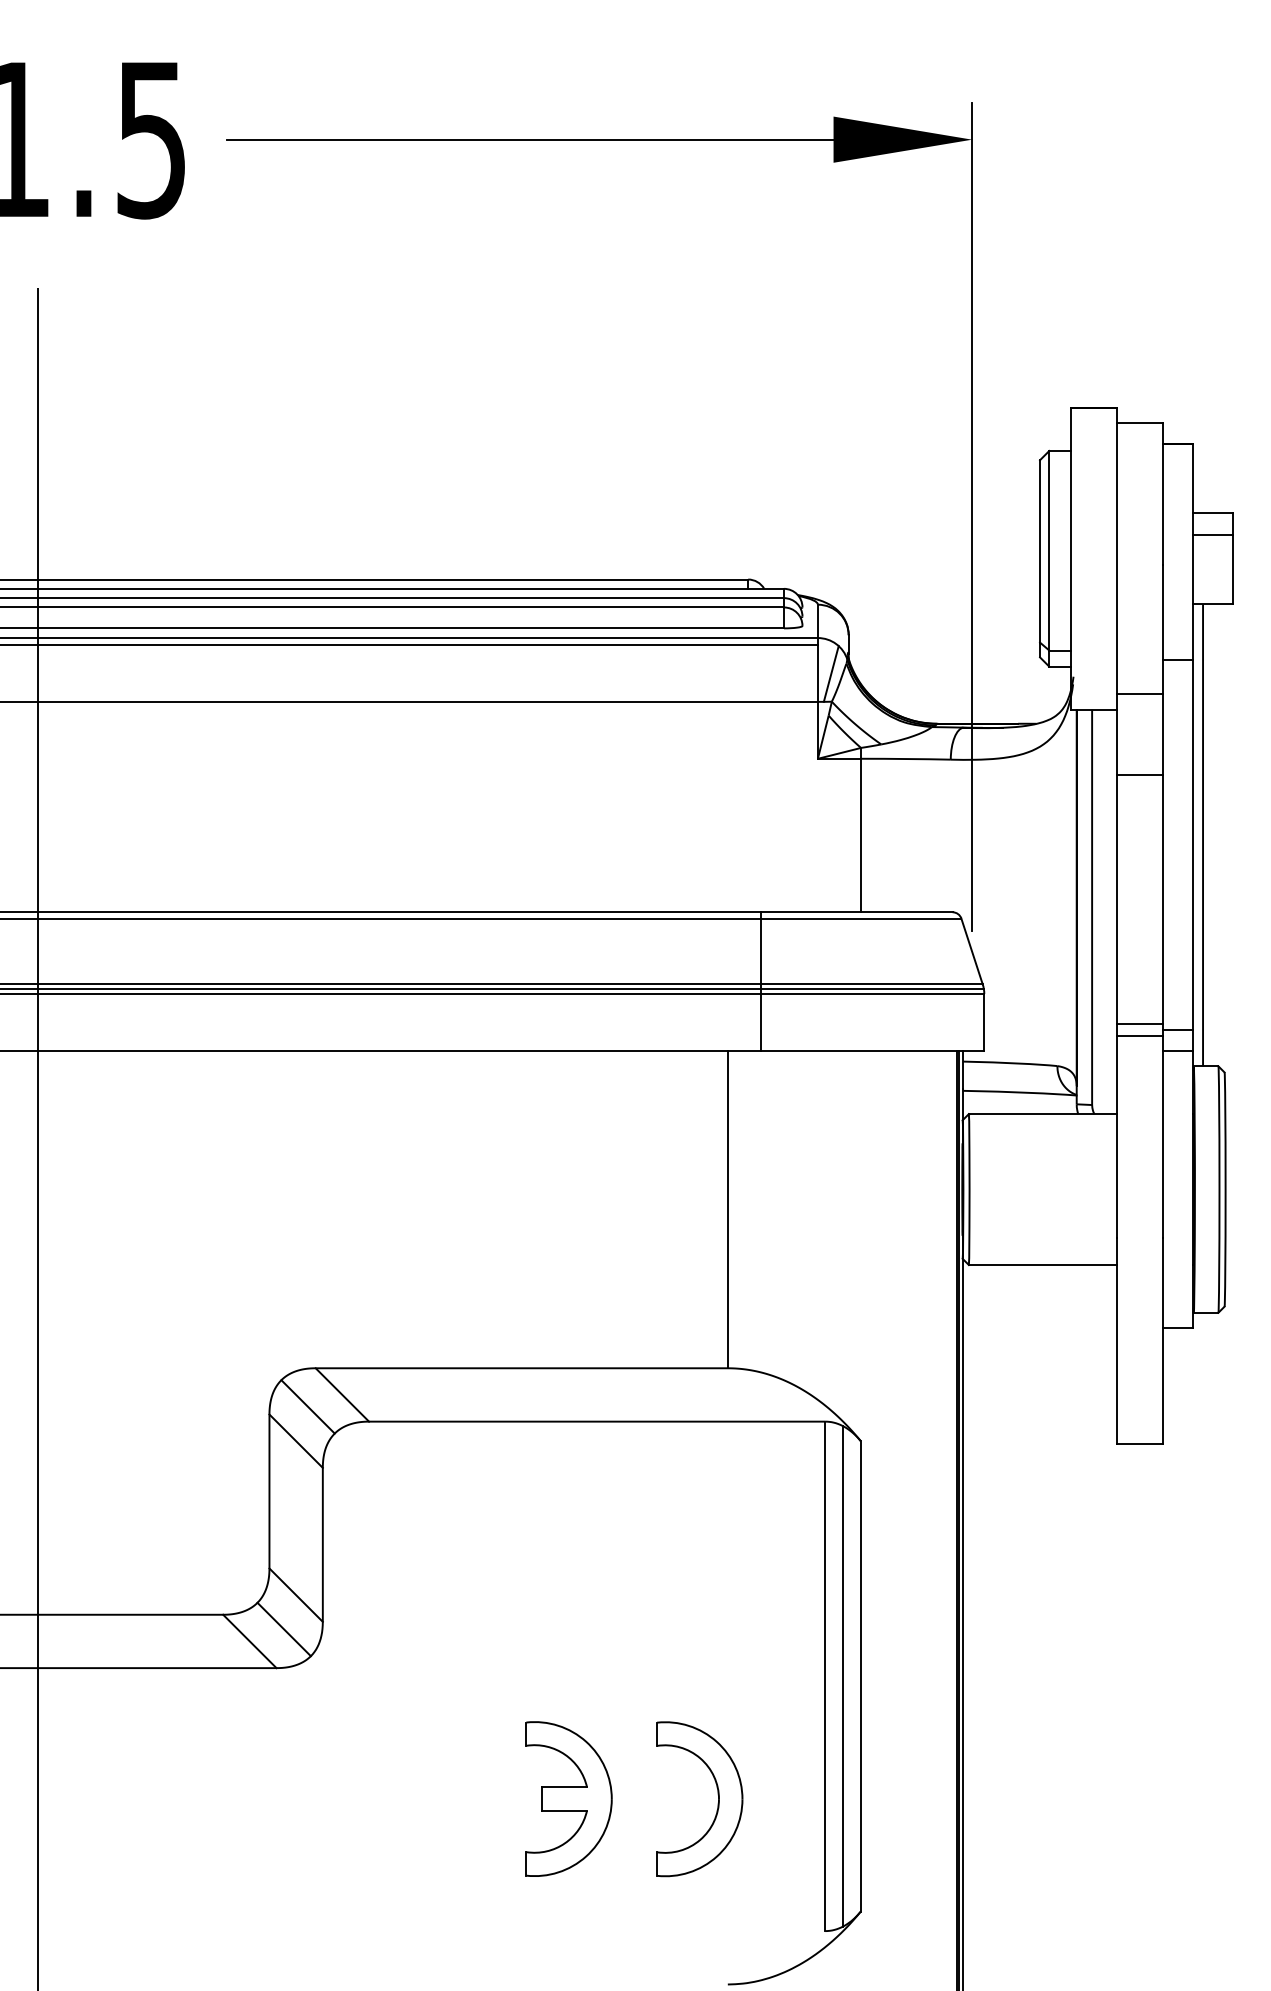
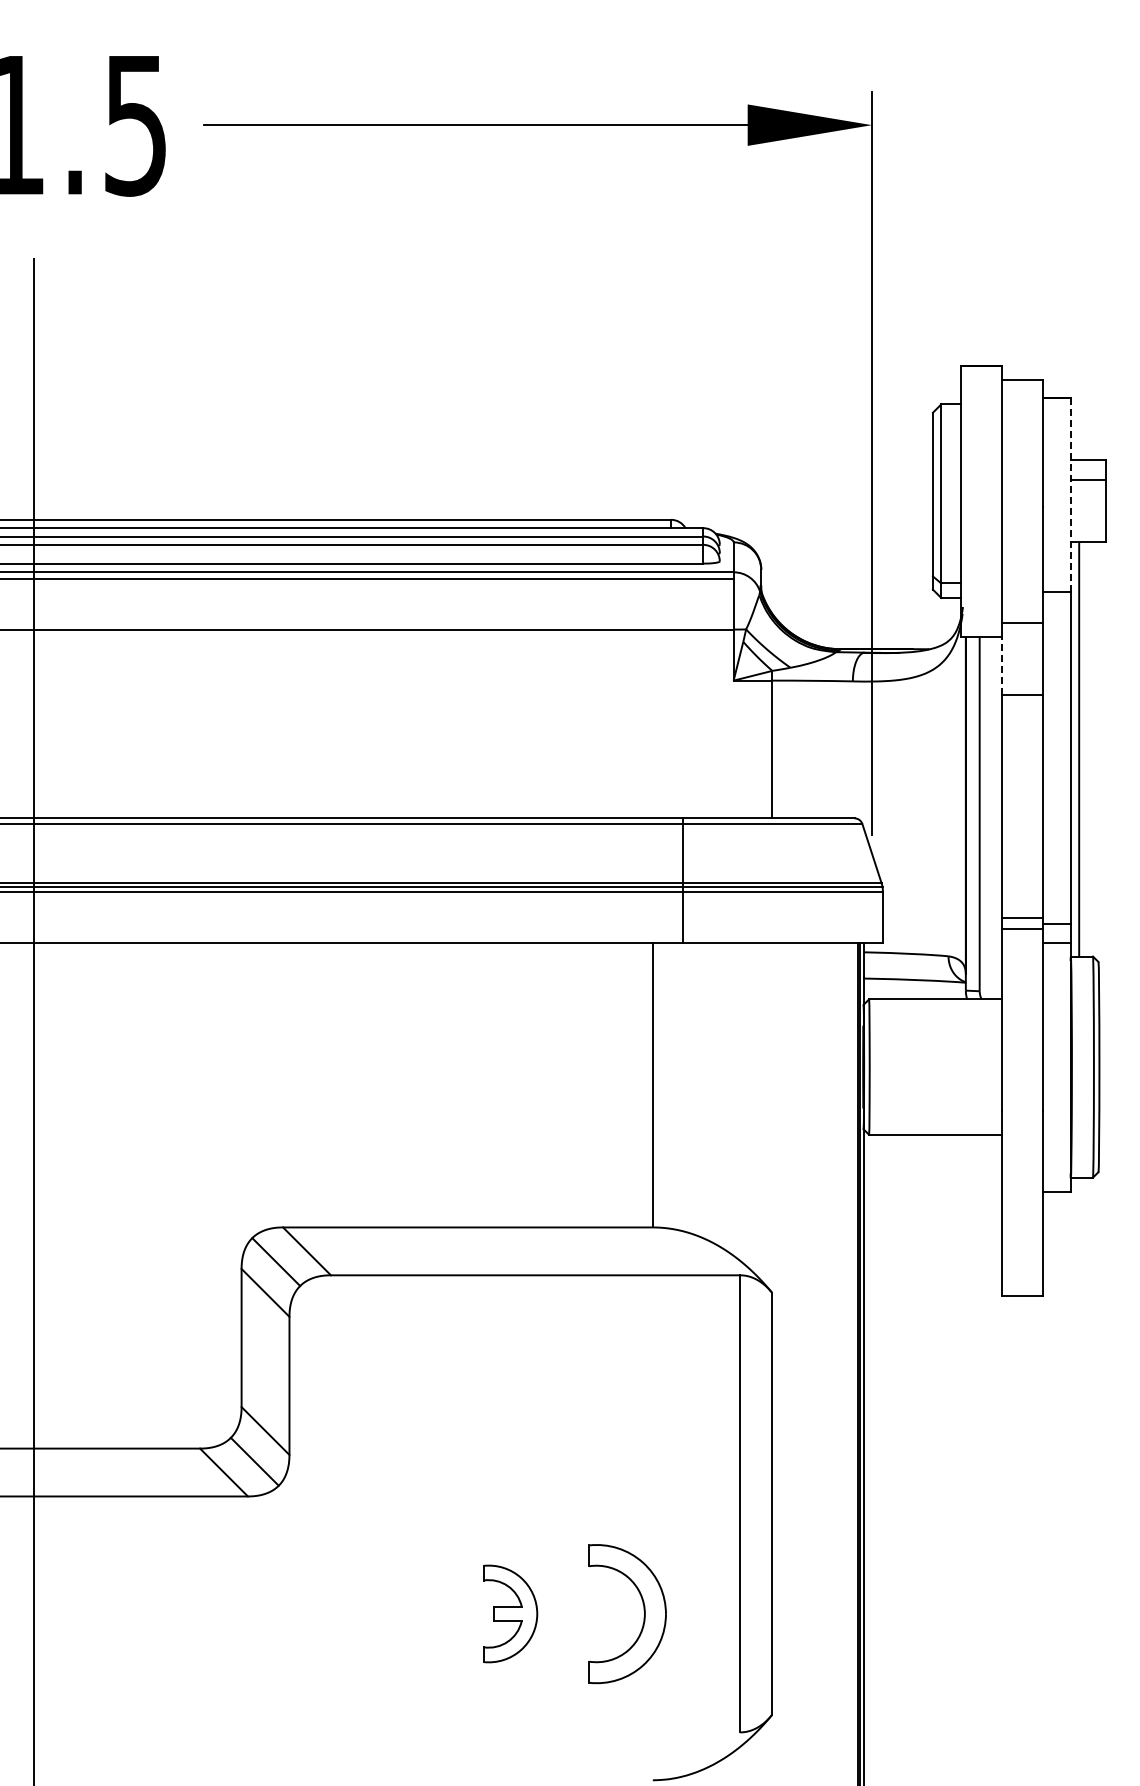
line: (1193, 552) -> (1070, 495), solid -> dashed
line: (831, 673) -> (745, 604), removed
line: (1117, 741) -> (1002, 665), solid -> dashed
line: (843, 1675) -> (756, 1503), removed
part: (569, 1798) -> (510, 1613), size x0.7

